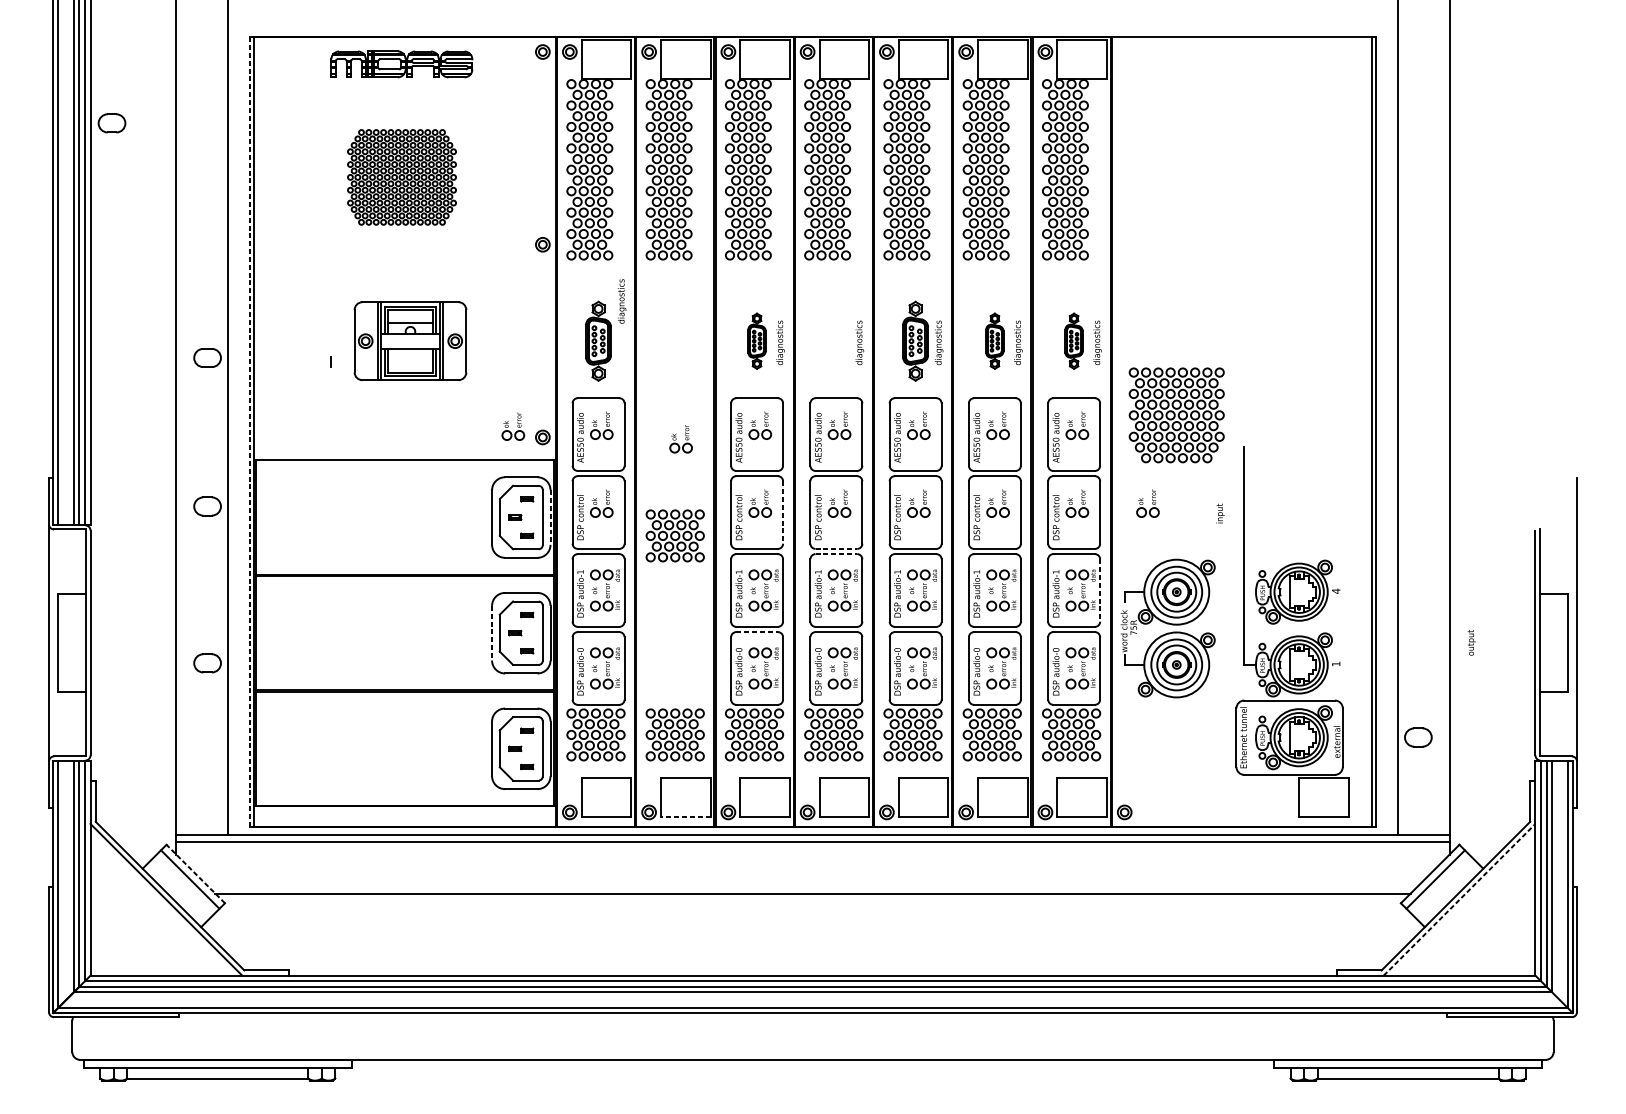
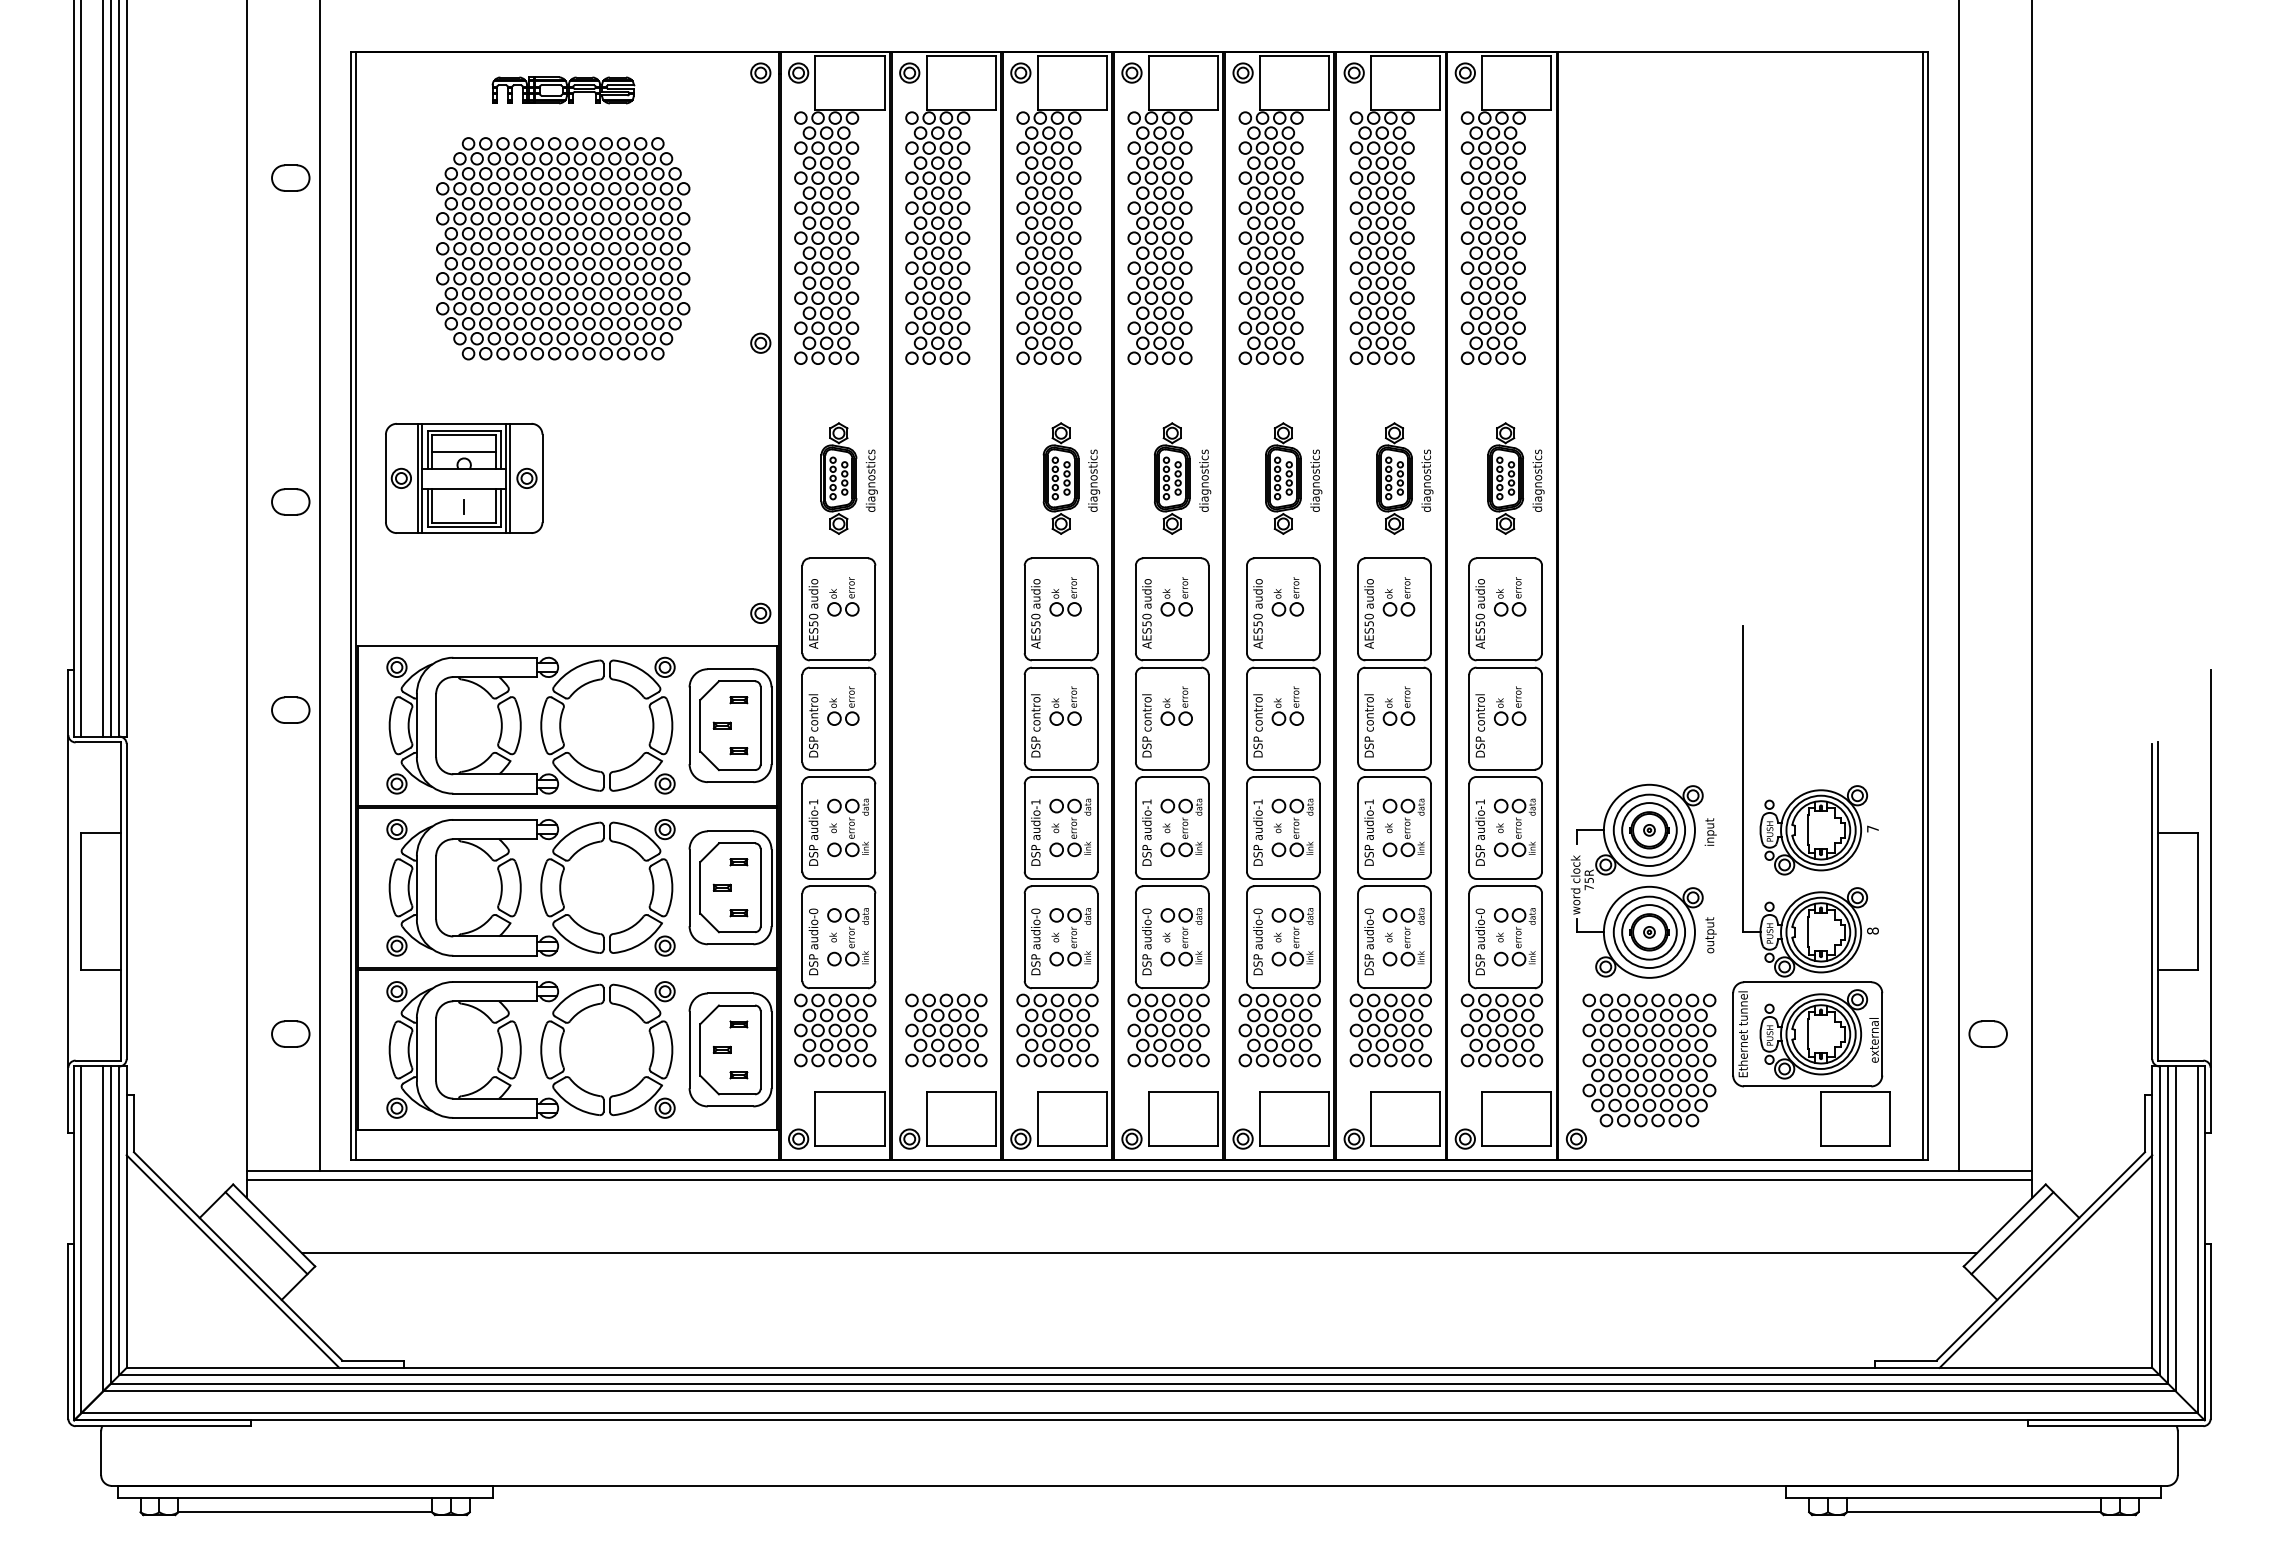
part: (402, 64) -> (563, 90), size x0.71
part: (111, 122) -> (290, 177), moved
part: (402, 177) -> (563, 248), size x1.67
text: (621, 301) -> (871, 480), moved
part: (410, 341) -> (464, 478), moved
part: (756, 341) -> (1060, 478), size x1.43
part: (836, 341) -> (1172, 478), added
part: (994, 341) -> (1394, 478), size x1.43
part: (1074, 341) -> (1505, 478), size x1.43
part: (1176, 415) -> (1649, 1060), moved
part: (513, 426) -> (719, 597), removed
line: (250, 432) -> (350, 606), dashed -> solid
part: (681, 438) -> (954, 615), removed
part: (1148, 503) -> (1609, 705), removed
line: (783, 512) -> (1097, 718), dashed -> solid
text: (1220, 513) -> (1710, 831), moved
part: (372, 517) -> (521, 725), added
line: (550, 518) -> (771, 726), dashed -> solid
part: (675, 535) -> (946, 751), removed
line: (836, 548) -> (1172, 769), dashed -> solid
line: (836, 553) -> (1172, 776), dashed -> solid
line: (1100, 590) -> (1542, 827), dashed -> solid
text: (1335, 590) -> (1872, 828), 4 -> 7
part: (372, 632) -> (521, 887), added
line: (757, 632) -> (1061, 886), dashed -> solid
line: (492, 633) -> (689, 888), dashed -> solid
text: (1471, 642) -> (1710, 935), moved
part: (207, 662) -> (290, 1033), moved
text: (1335, 663) -> (1872, 930), 1 -> 8
part: (372, 748) -> (521, 1049), added
line: (686, 817) -> (961, 1146), dashed -> solid
line: (195, 874) -> (274, 1225), dashed -> solid
line: (1459, 899) -> (2046, 1261), dashed -> solid

